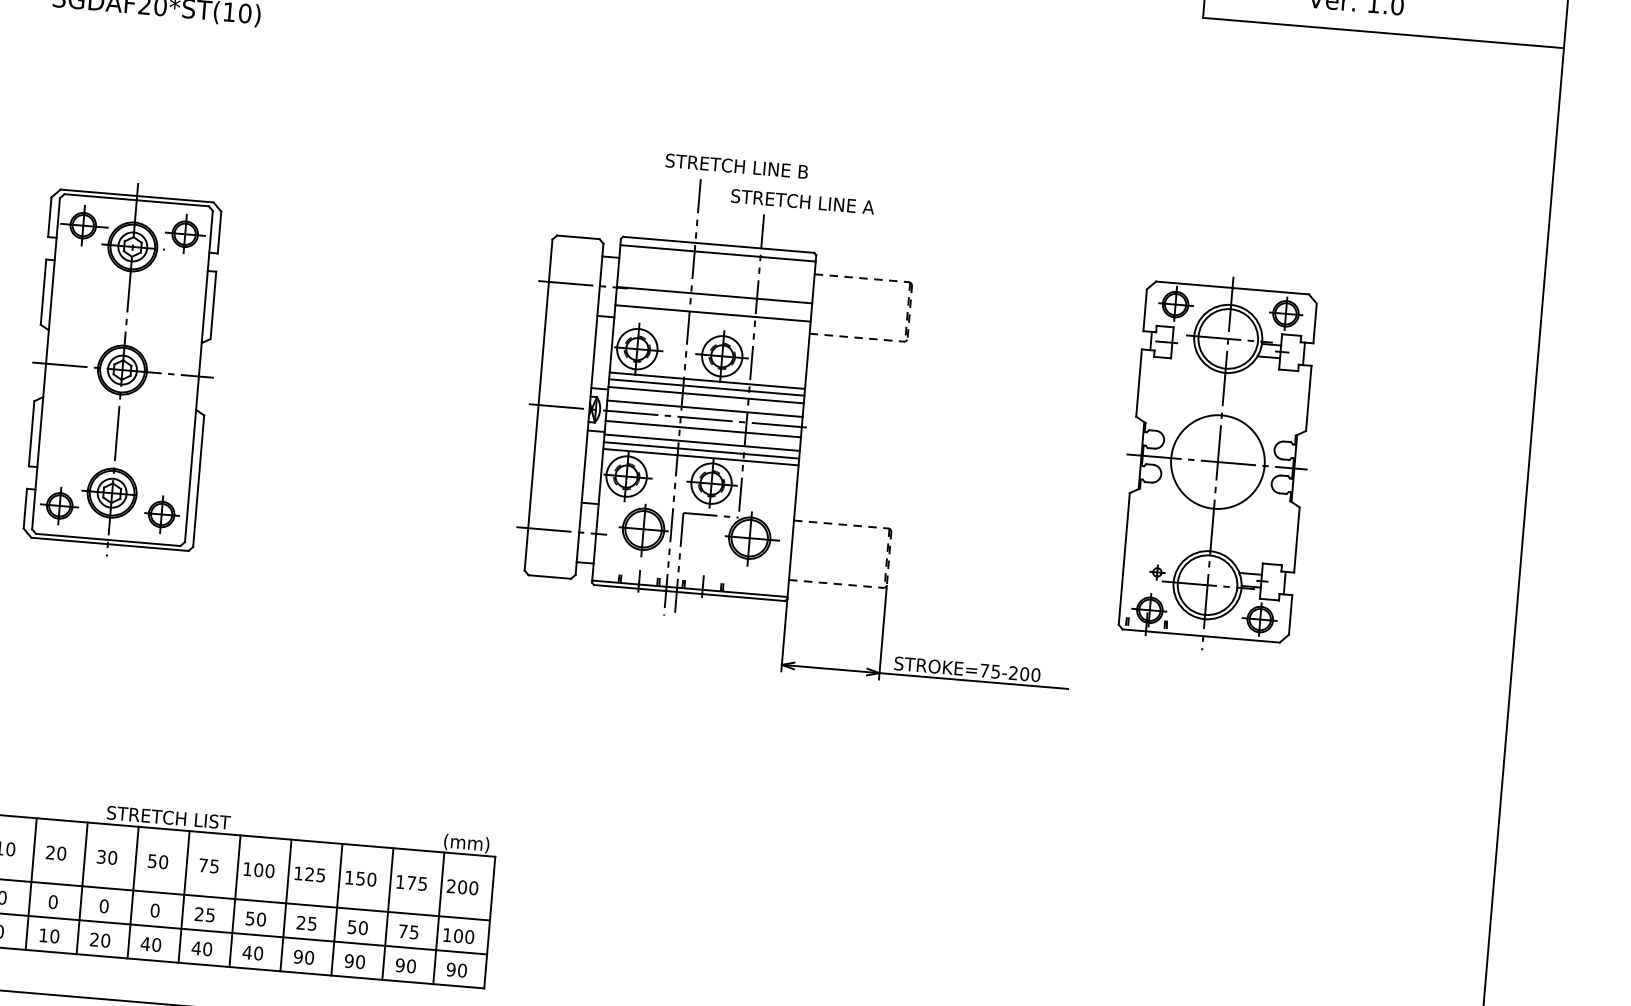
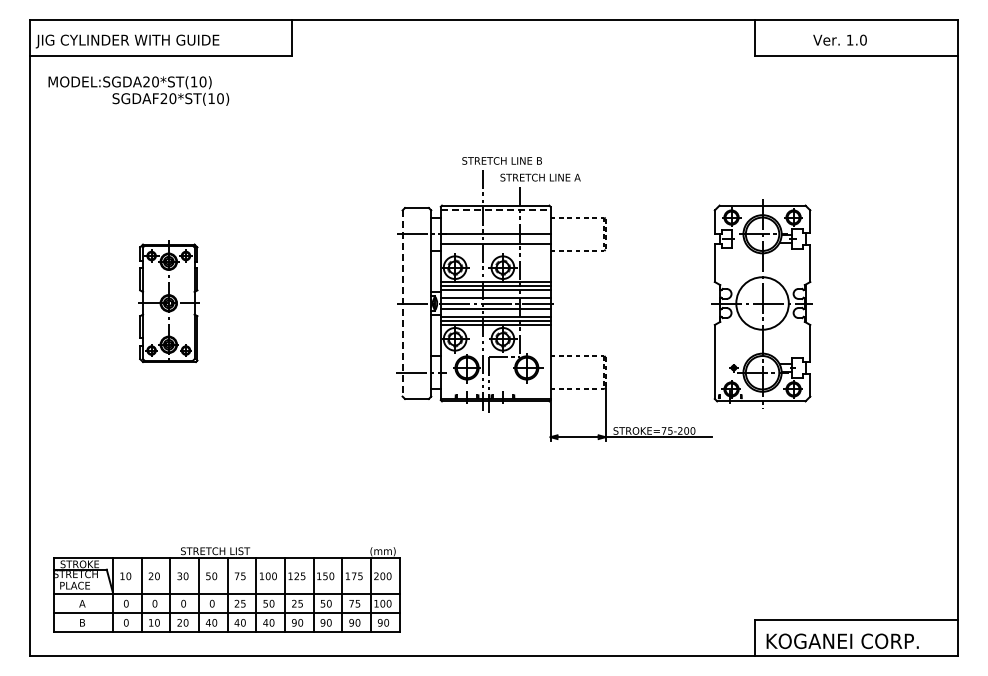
line: (717, 253) -> (495, 210), solid -> dashed
part: (122, 368) -> (168, 302), size x0.6
line: (538, 406) -> (402, 304), solid -> dashed
part: (1216, 461) -> (761, 303), moved

